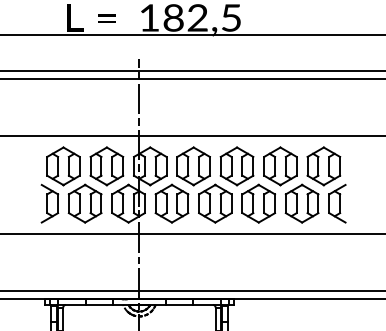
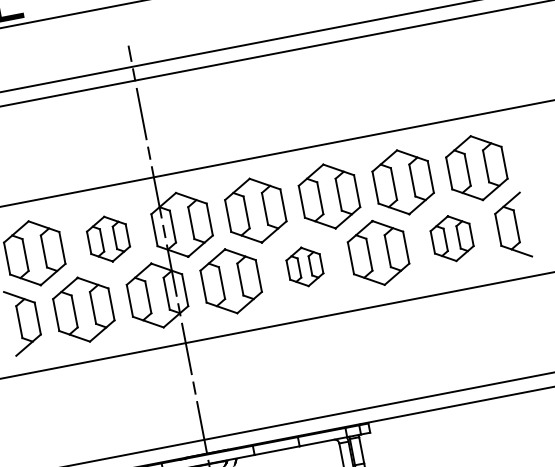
part: (106, 166) -> (107, 239), size x0.7
part: (215, 203) -> (305, 266), size x0.6
part: (301, 203) -> (451, 238), size x0.7

